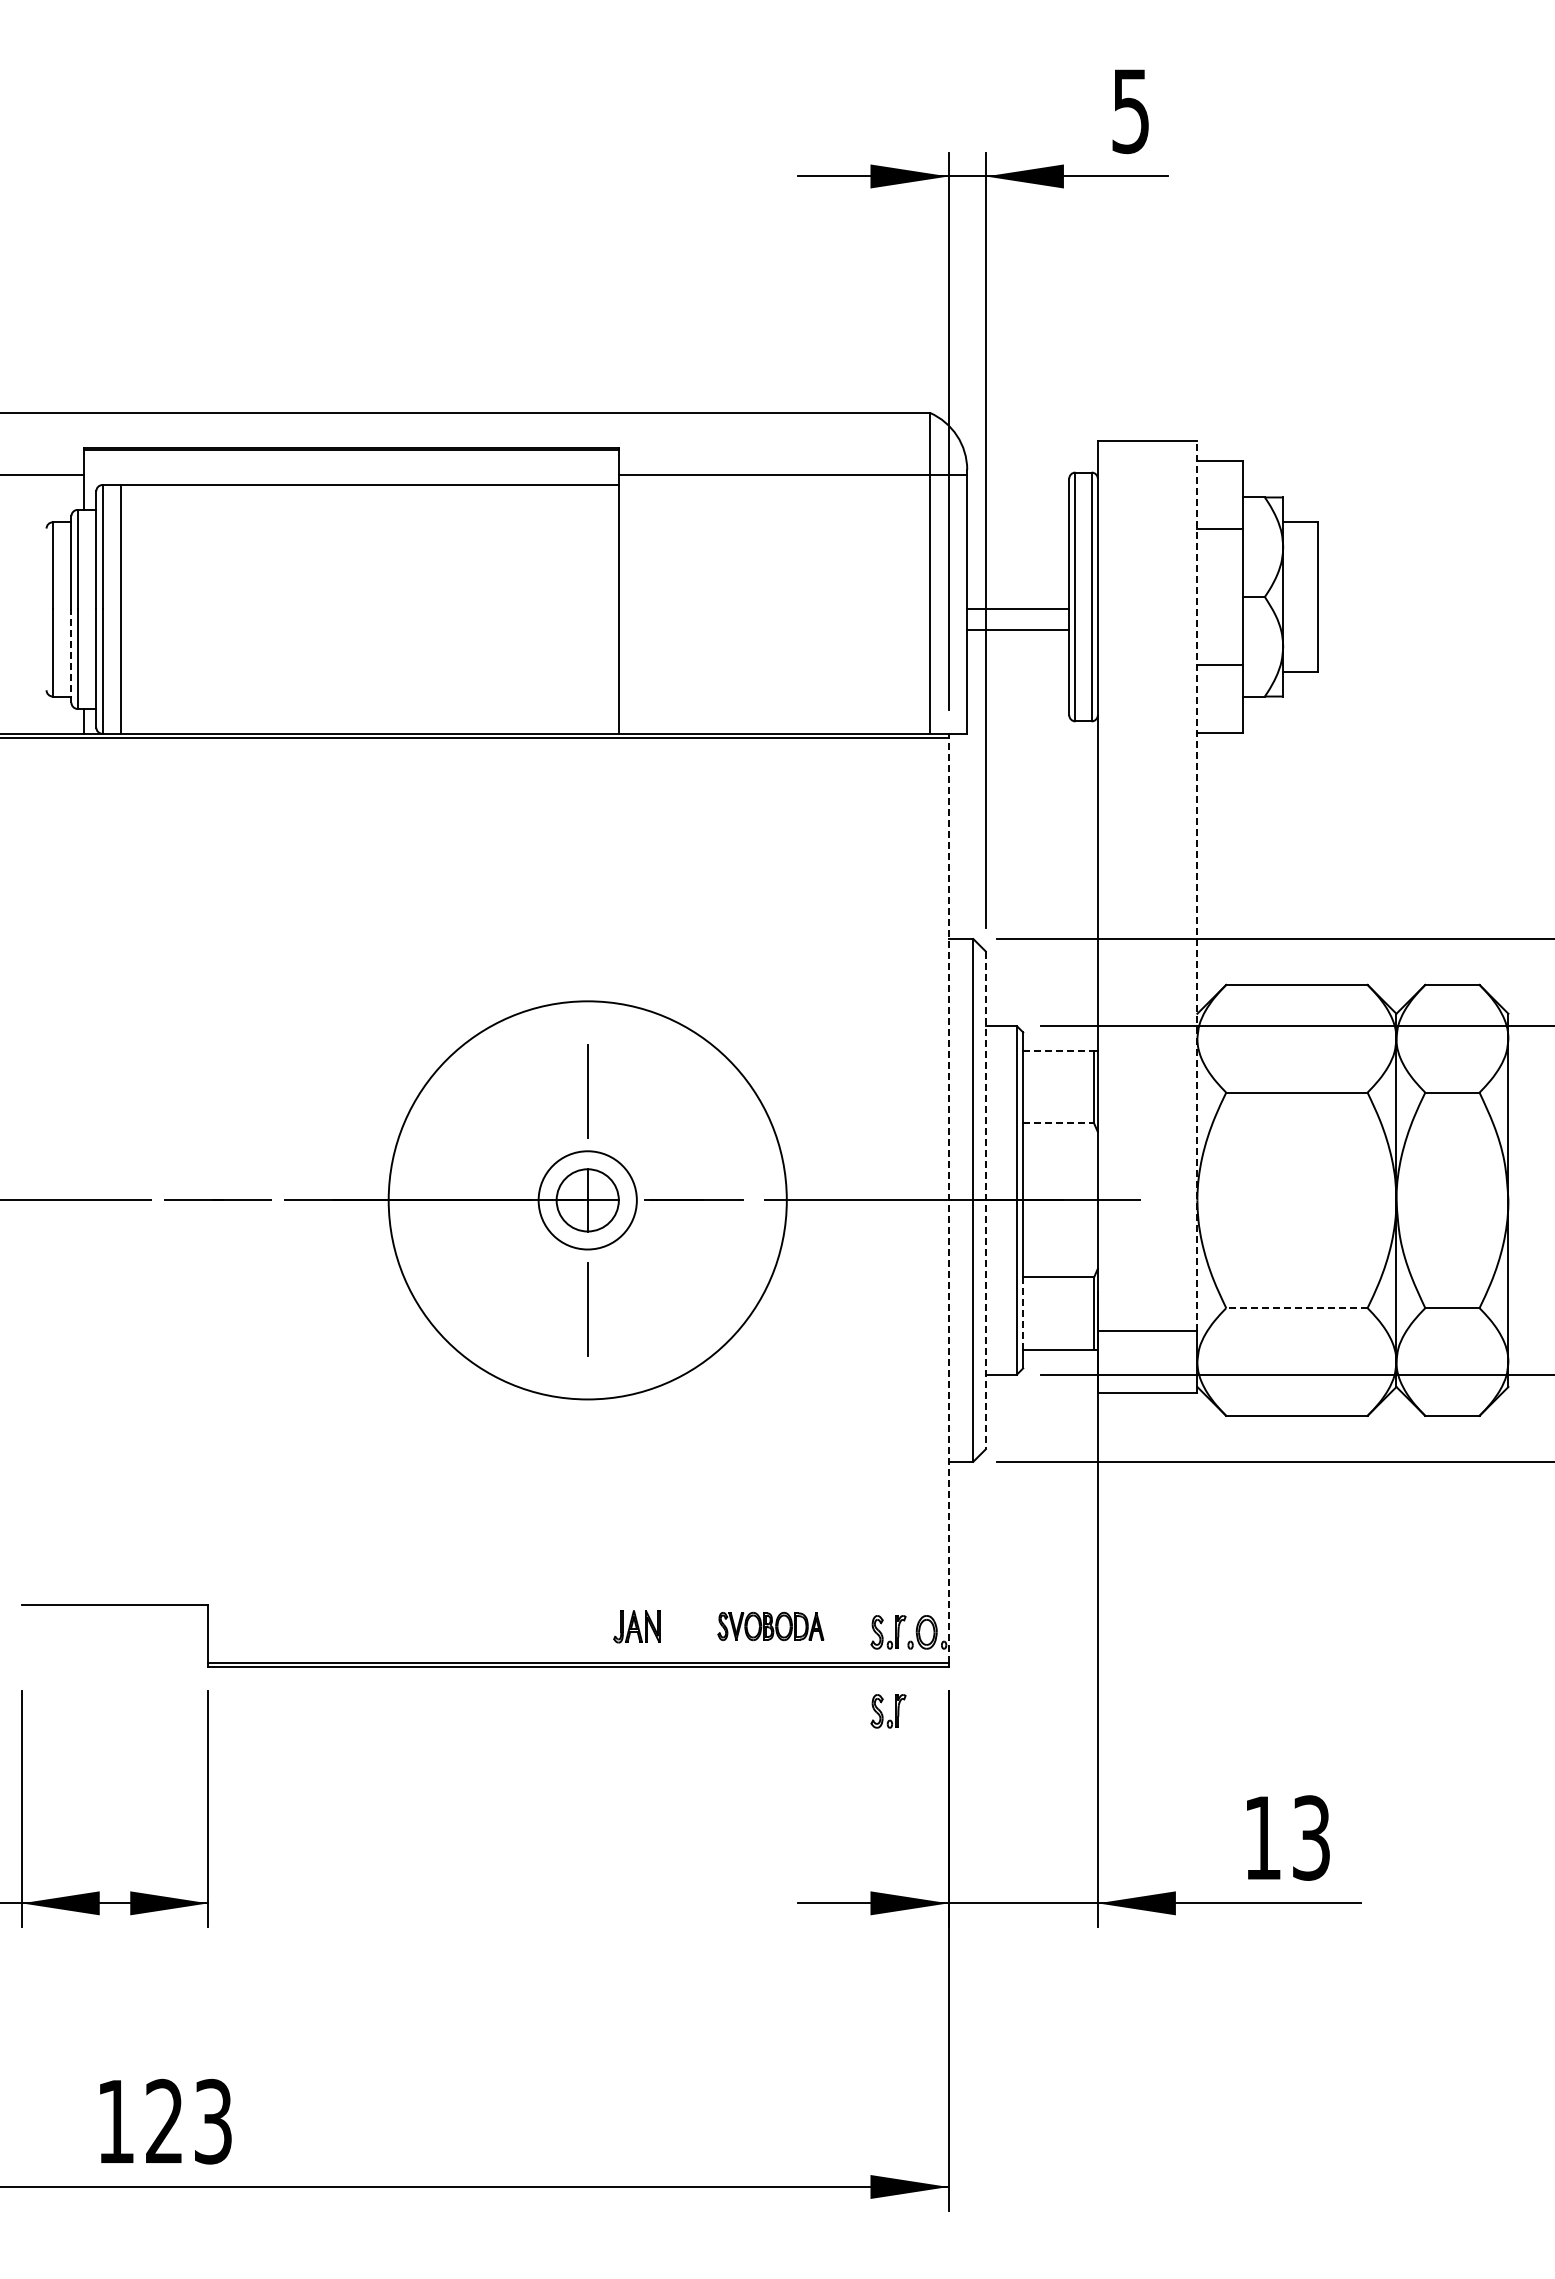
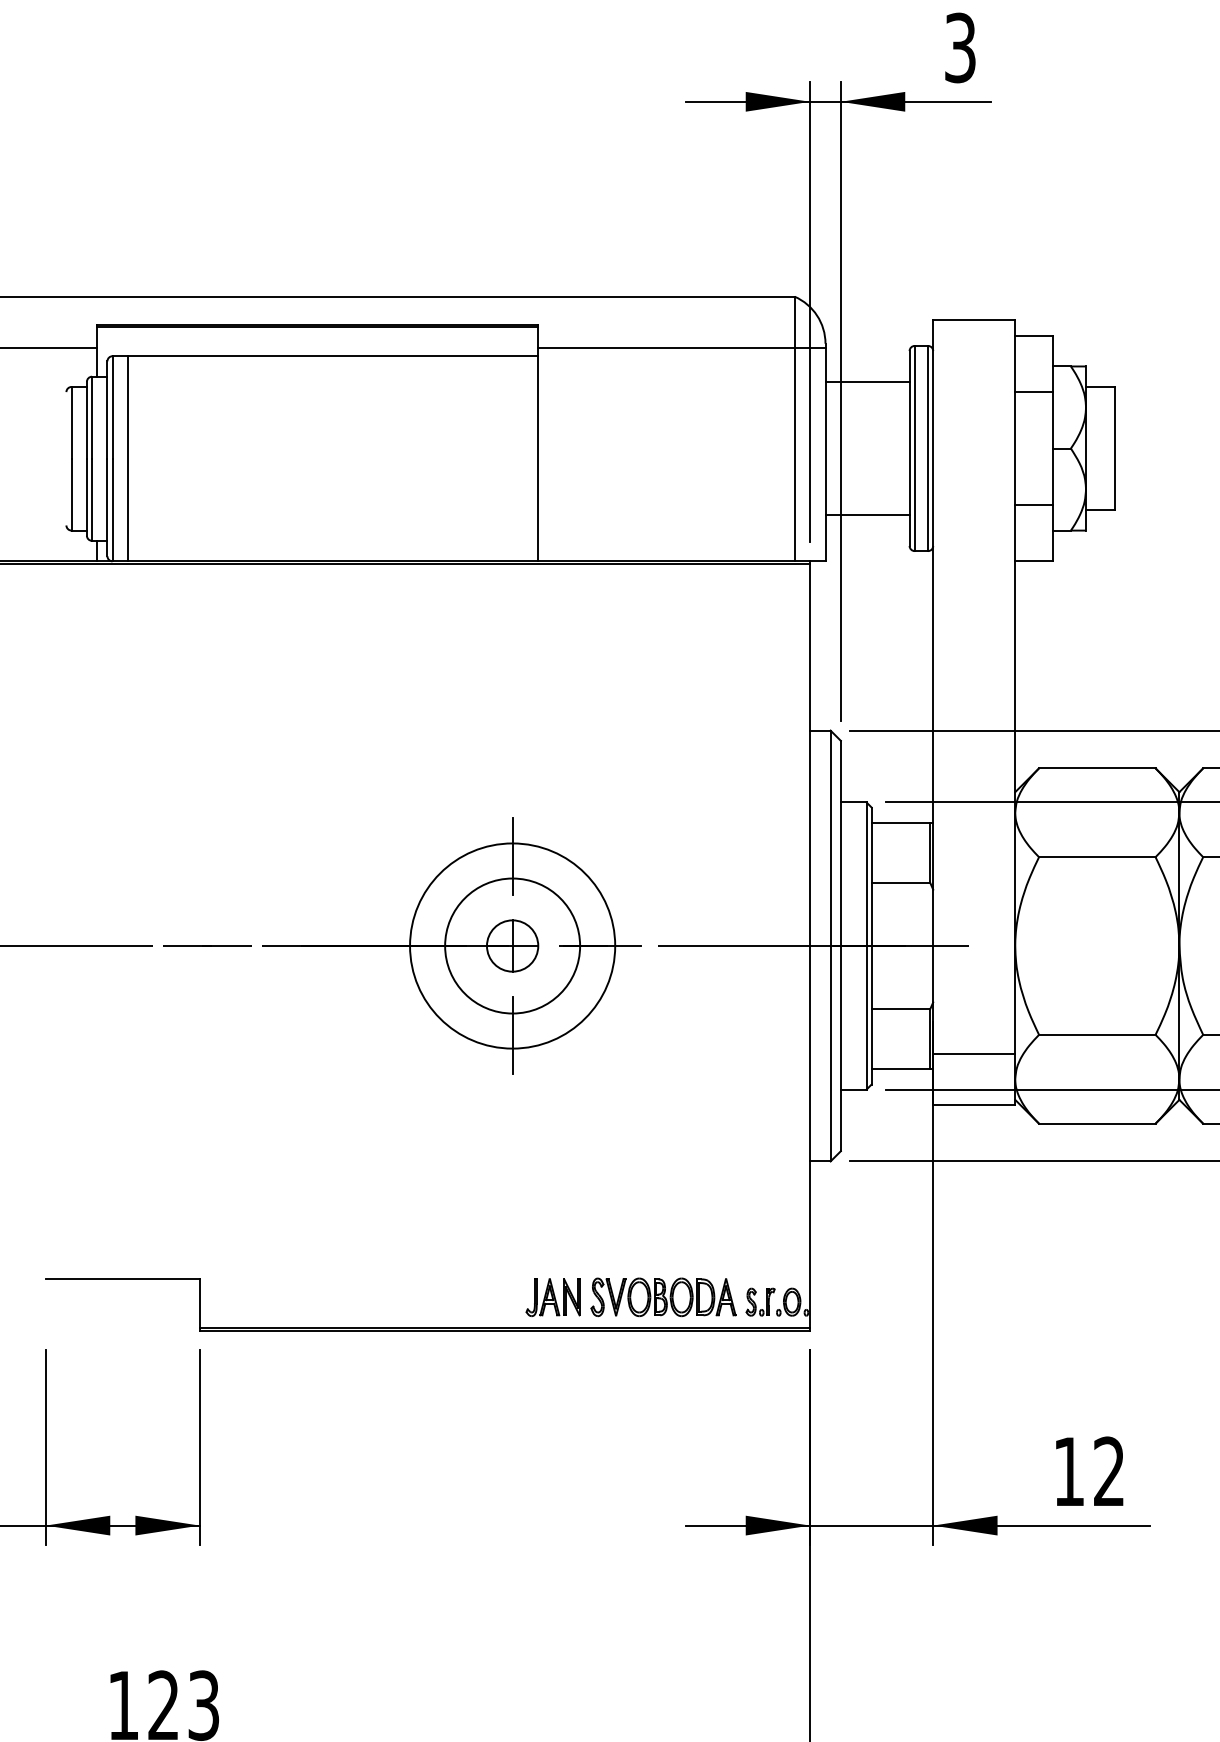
text: (1130, 110) -> (960, 47), 5 -> 3
line: (1018, 609) -> (867, 382), moved
line: (1018, 629) -> (867, 514), moved
line: (71, 656) -> (86, 497), dashed -> solid
line: (1197, 886) -> (1015, 687), dashed -> solid
line: (1059, 1051) -> (901, 823), dashed -> solid
line: (1059, 1123) -> (901, 882), dashed -> solid
circle: (587, 1199) -> (512, 945), size x0.62
circle: (587, 1200) -> (512, 946), size x1.67
line: (948, 1200) -> (810, 946), dashed -> solid
line: (985, 1200) -> (840, 946), dashed -> solid
line: (1296, 1308) -> (1096, 1035), dashed -> solid
line: (1023, 1314) -> (871, 1040), dashed -> solid
part: (636, 1626) -> (552, 1297), size x1.43
part: (770, 1626) -> (663, 1297), size x1.67
part: (882, 1712) -> (755, 1368), removed
text: (1311, 1837) -> (1109, 1471), 13 -> 12

